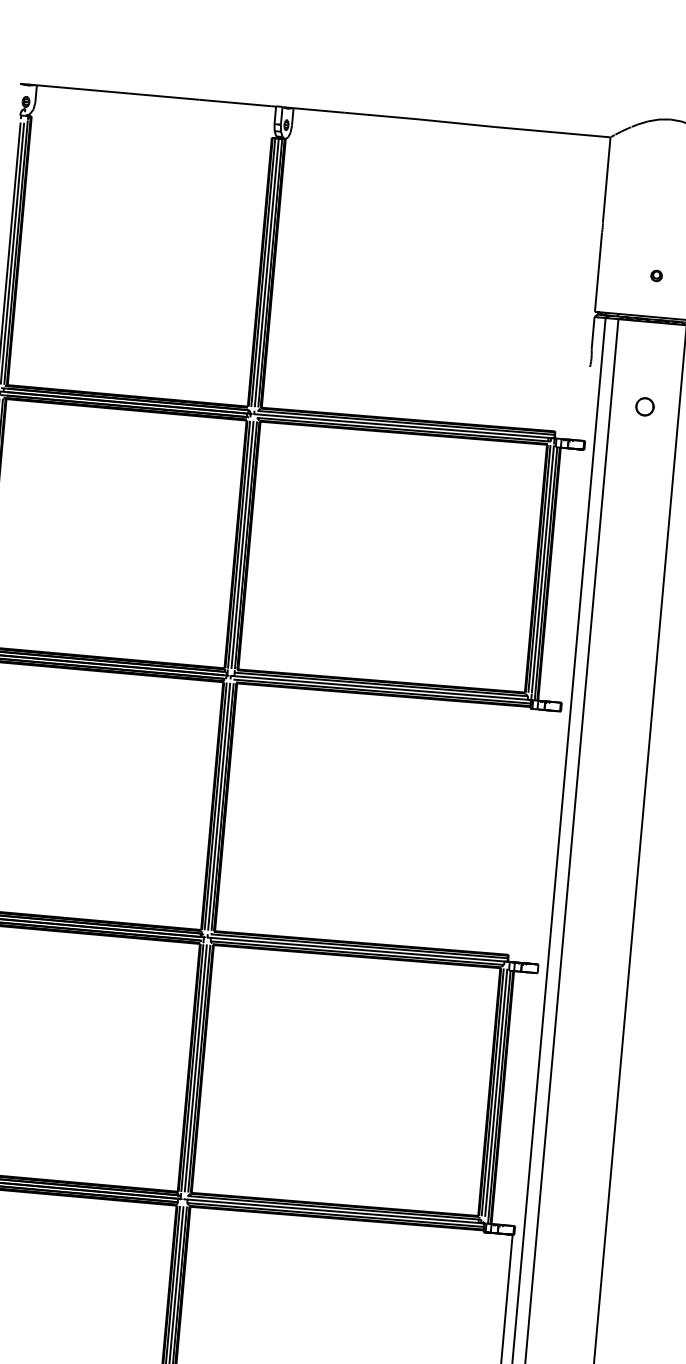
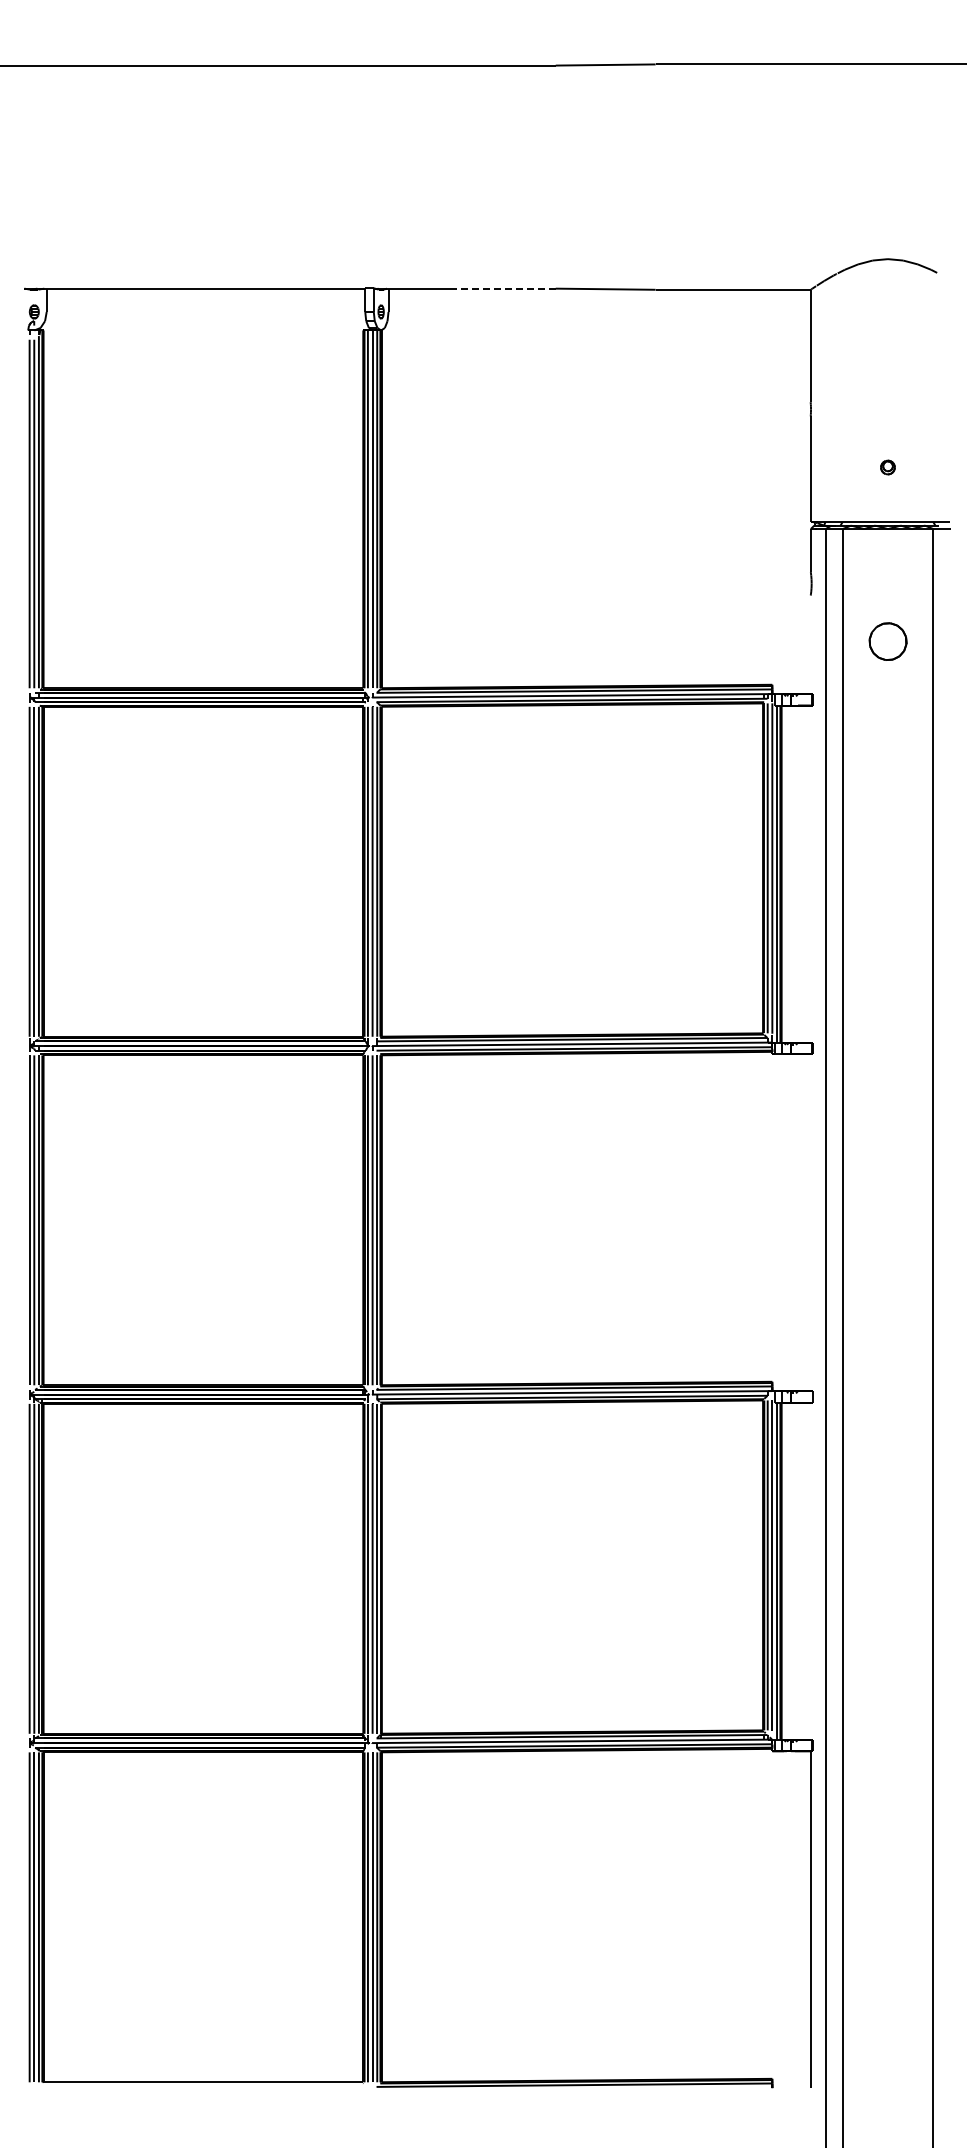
line: (382, 115) -> (506, 288), solid -> dashed
part: (644, 406) -> (887, 641), size x1.6

